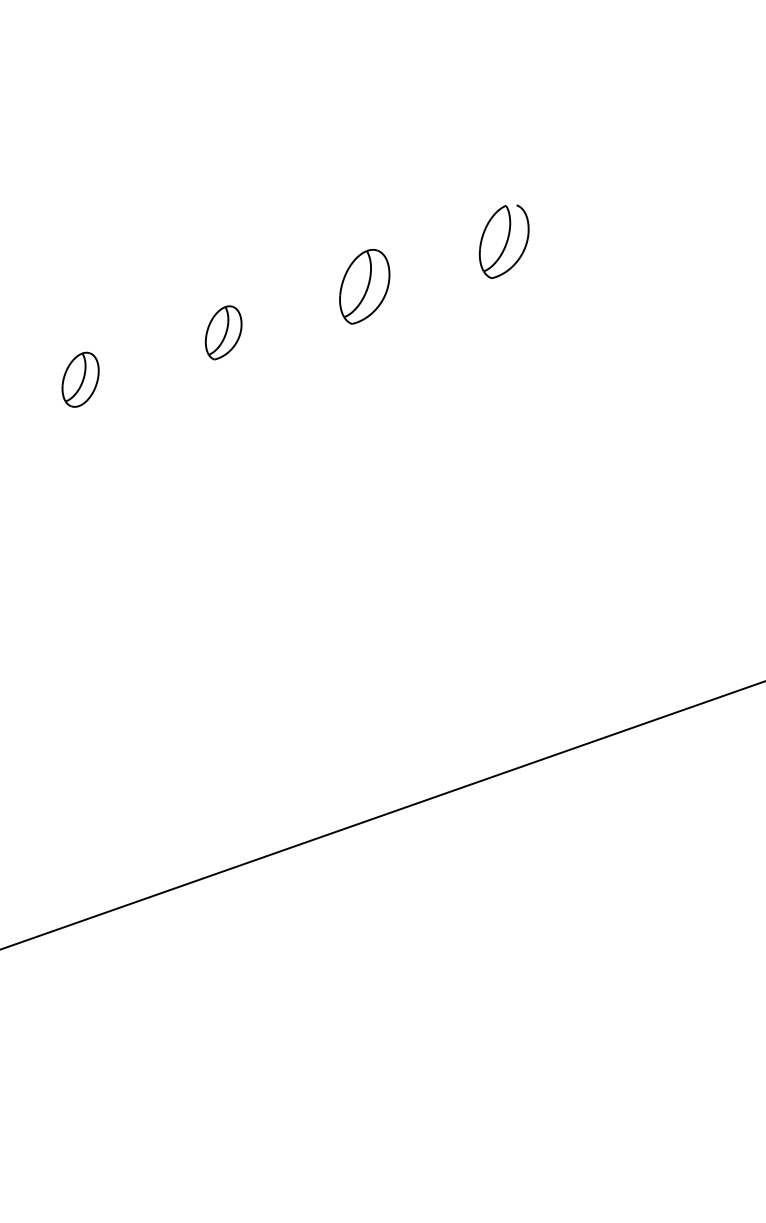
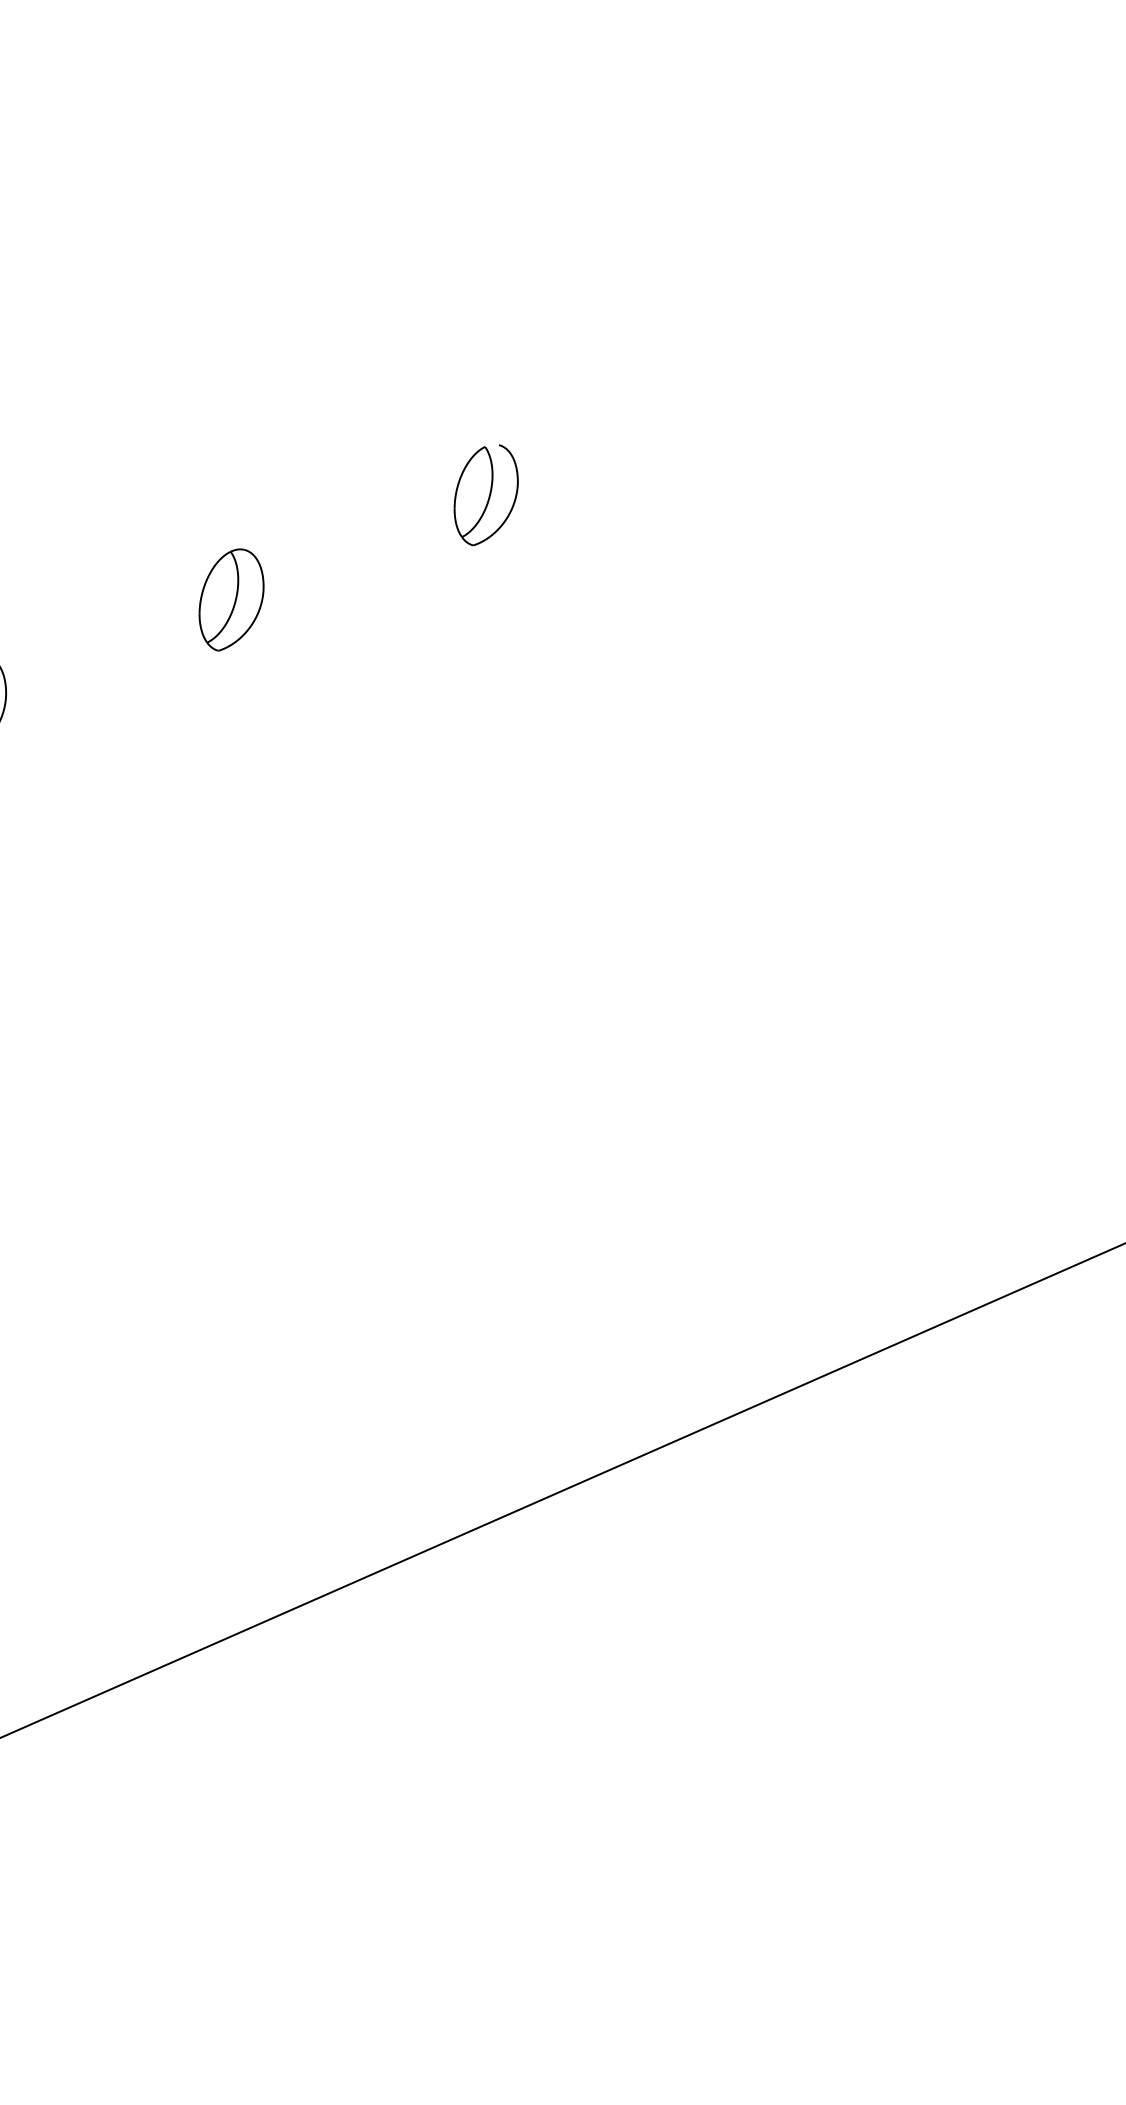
part: (503, 241) -> (484, 494), size x0.71
part: (364, 286) -> (230, 599), size x0.71

